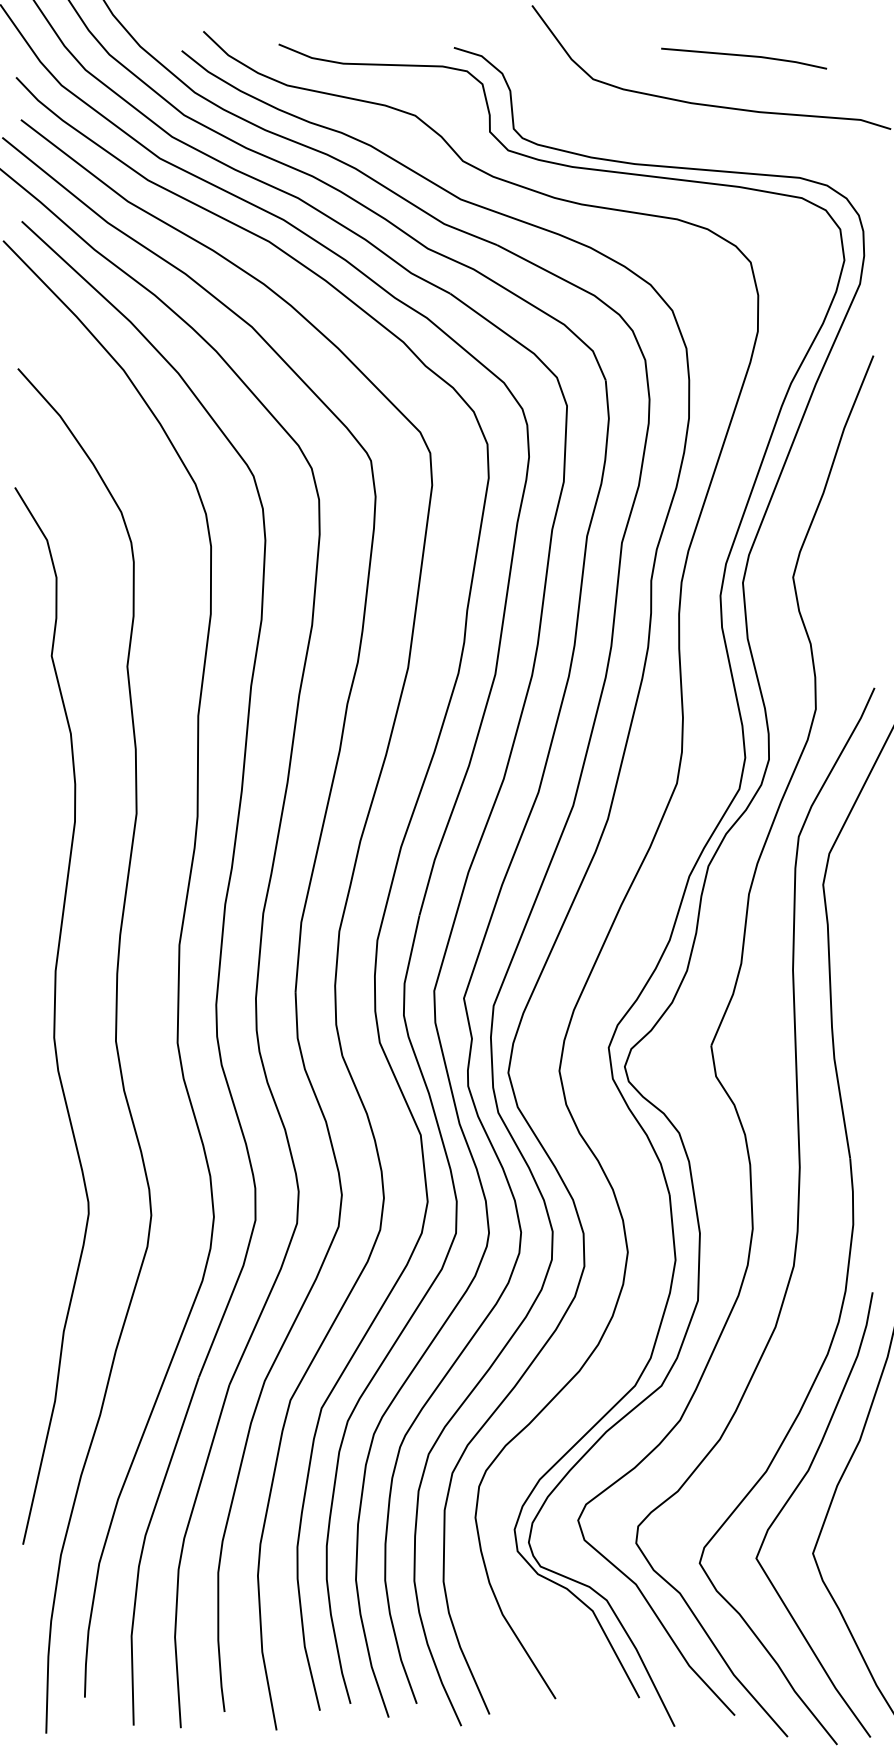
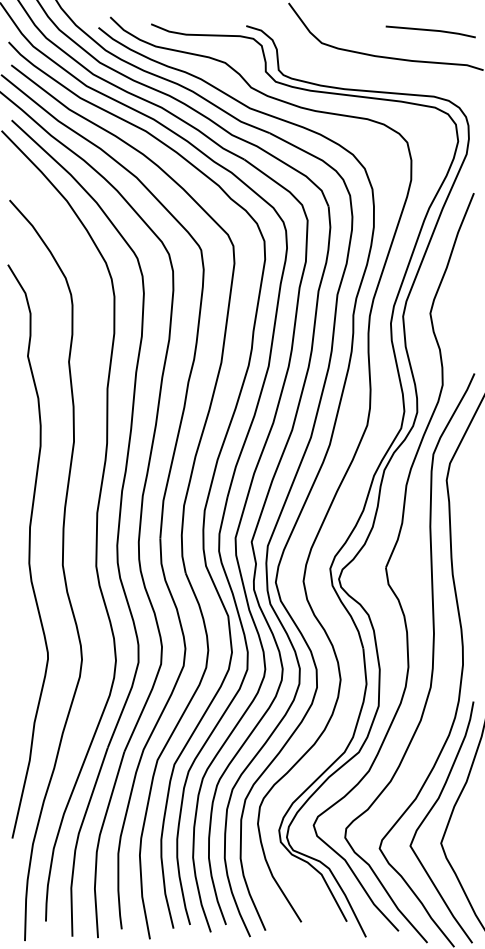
line: (743, 57) -> (430, 31), moved

